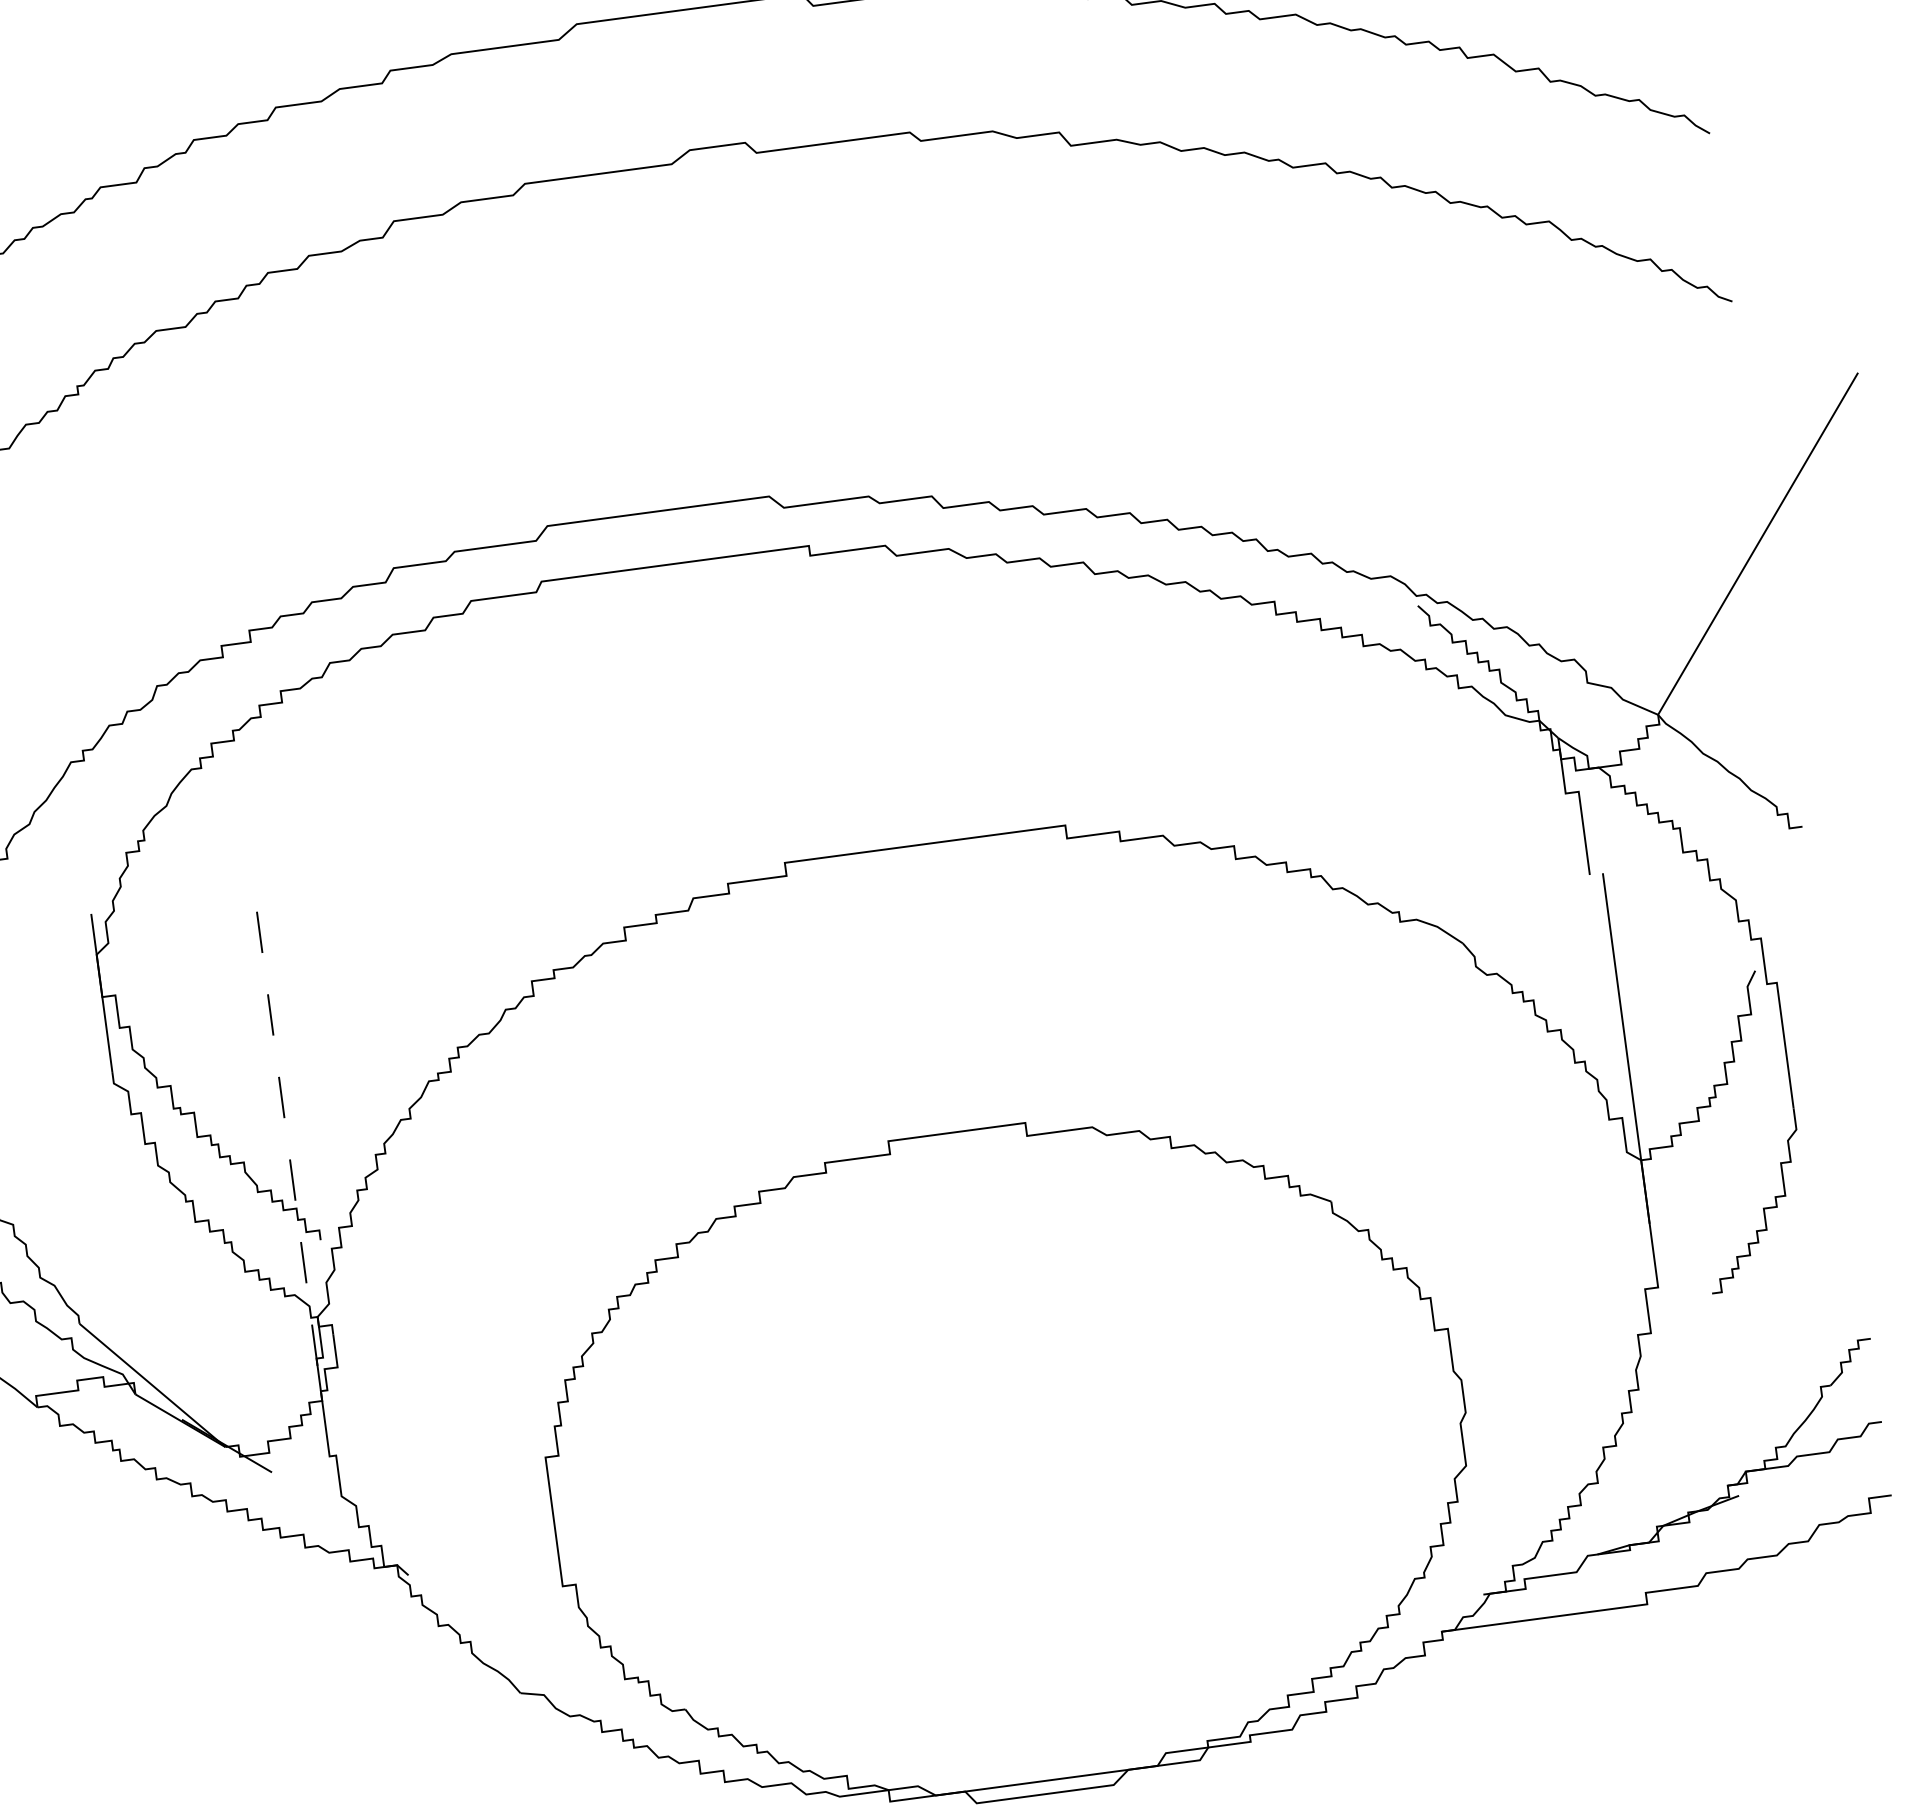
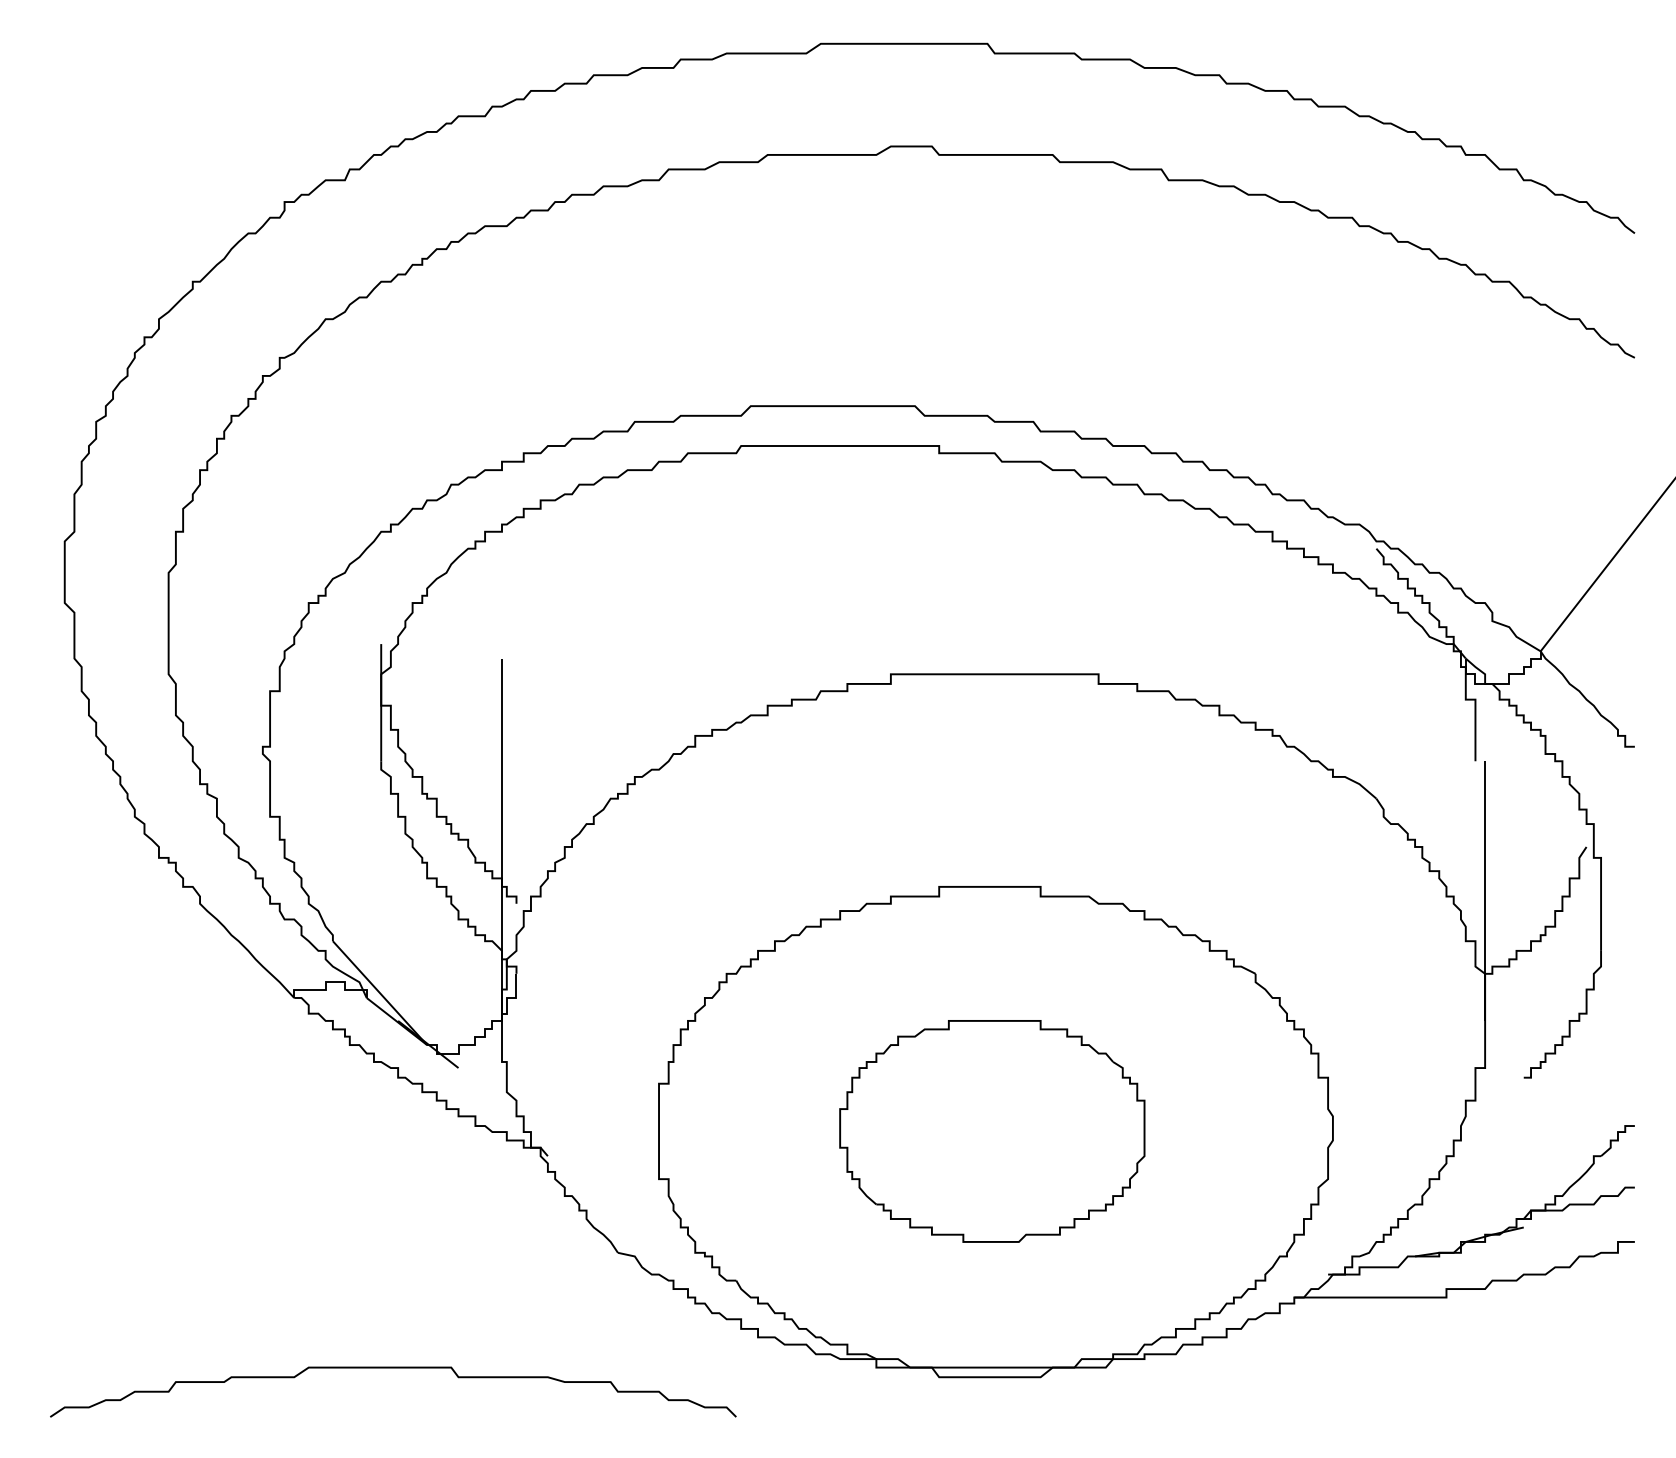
line: (289, 1157) -> (501, 840), dashed -> solid
part: (1004, 1461) -> (992, 1131), added

